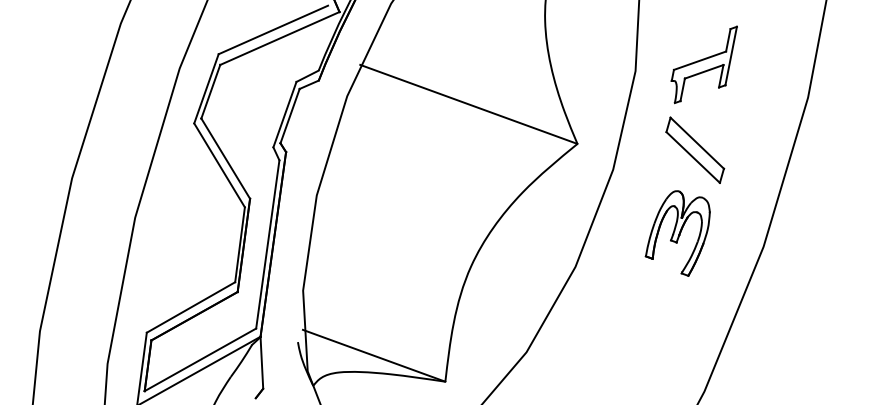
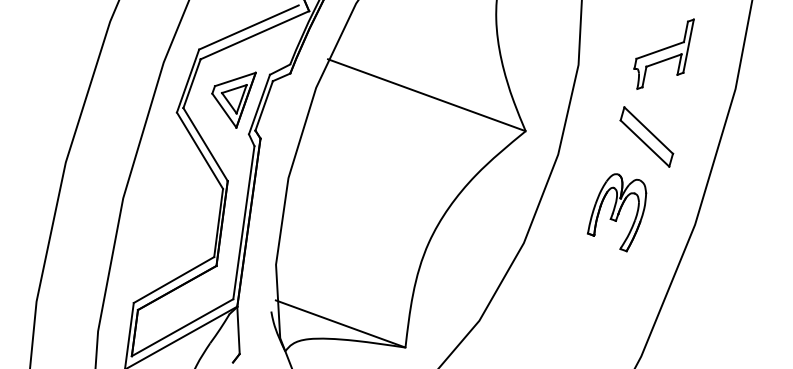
part: (703, 64) -> (663, 53), moved
part: (256, 109) -> (233, 99), added
part: (694, 149) -> (646, 136), moved

